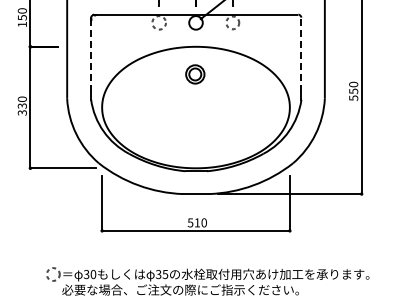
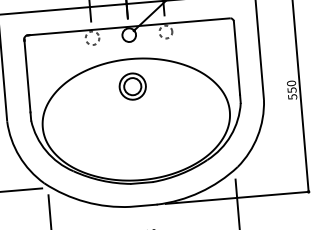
line: (301, 54) -> (237, 57), dashed -> solid
line: (91, 55) -> (27, 76), dashed -> solid
part: (195, 74) -> (133, 86), size x1.43

